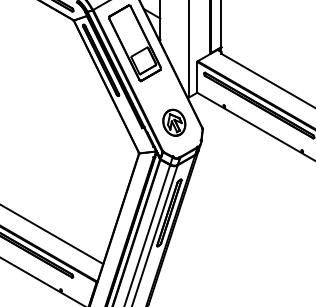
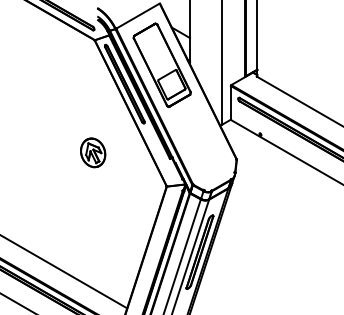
part: (174, 122) -> (93, 152), moved

